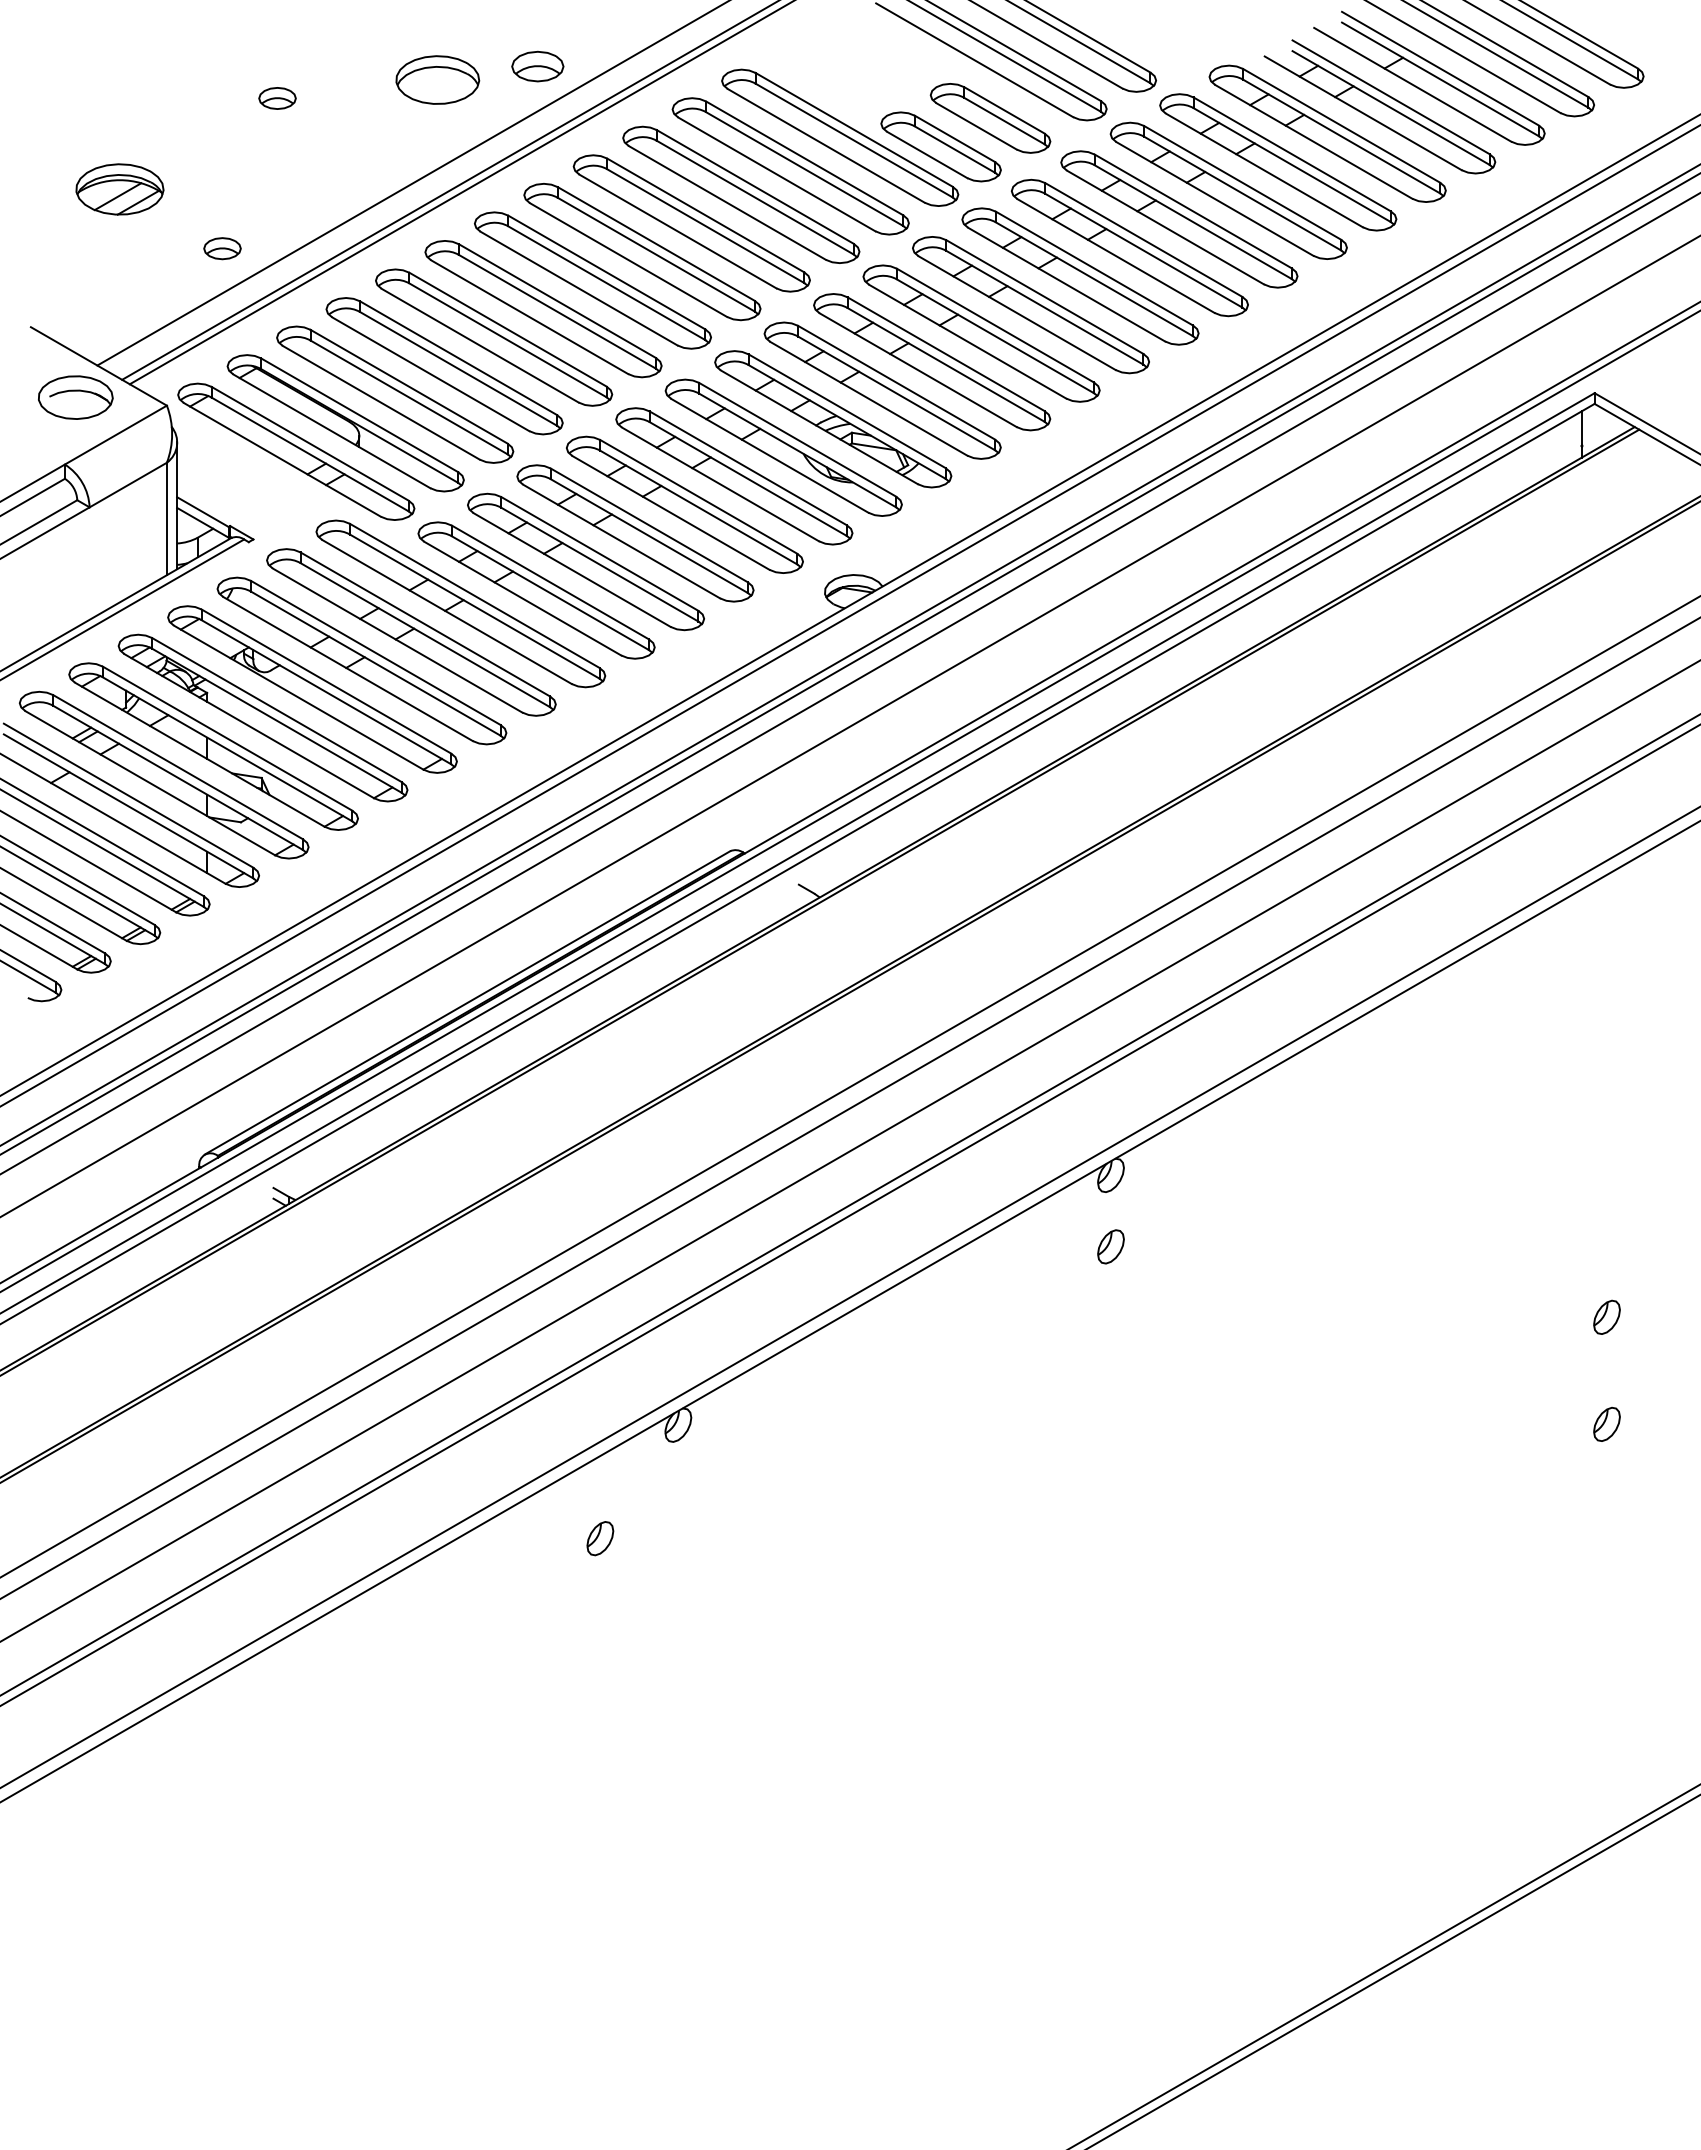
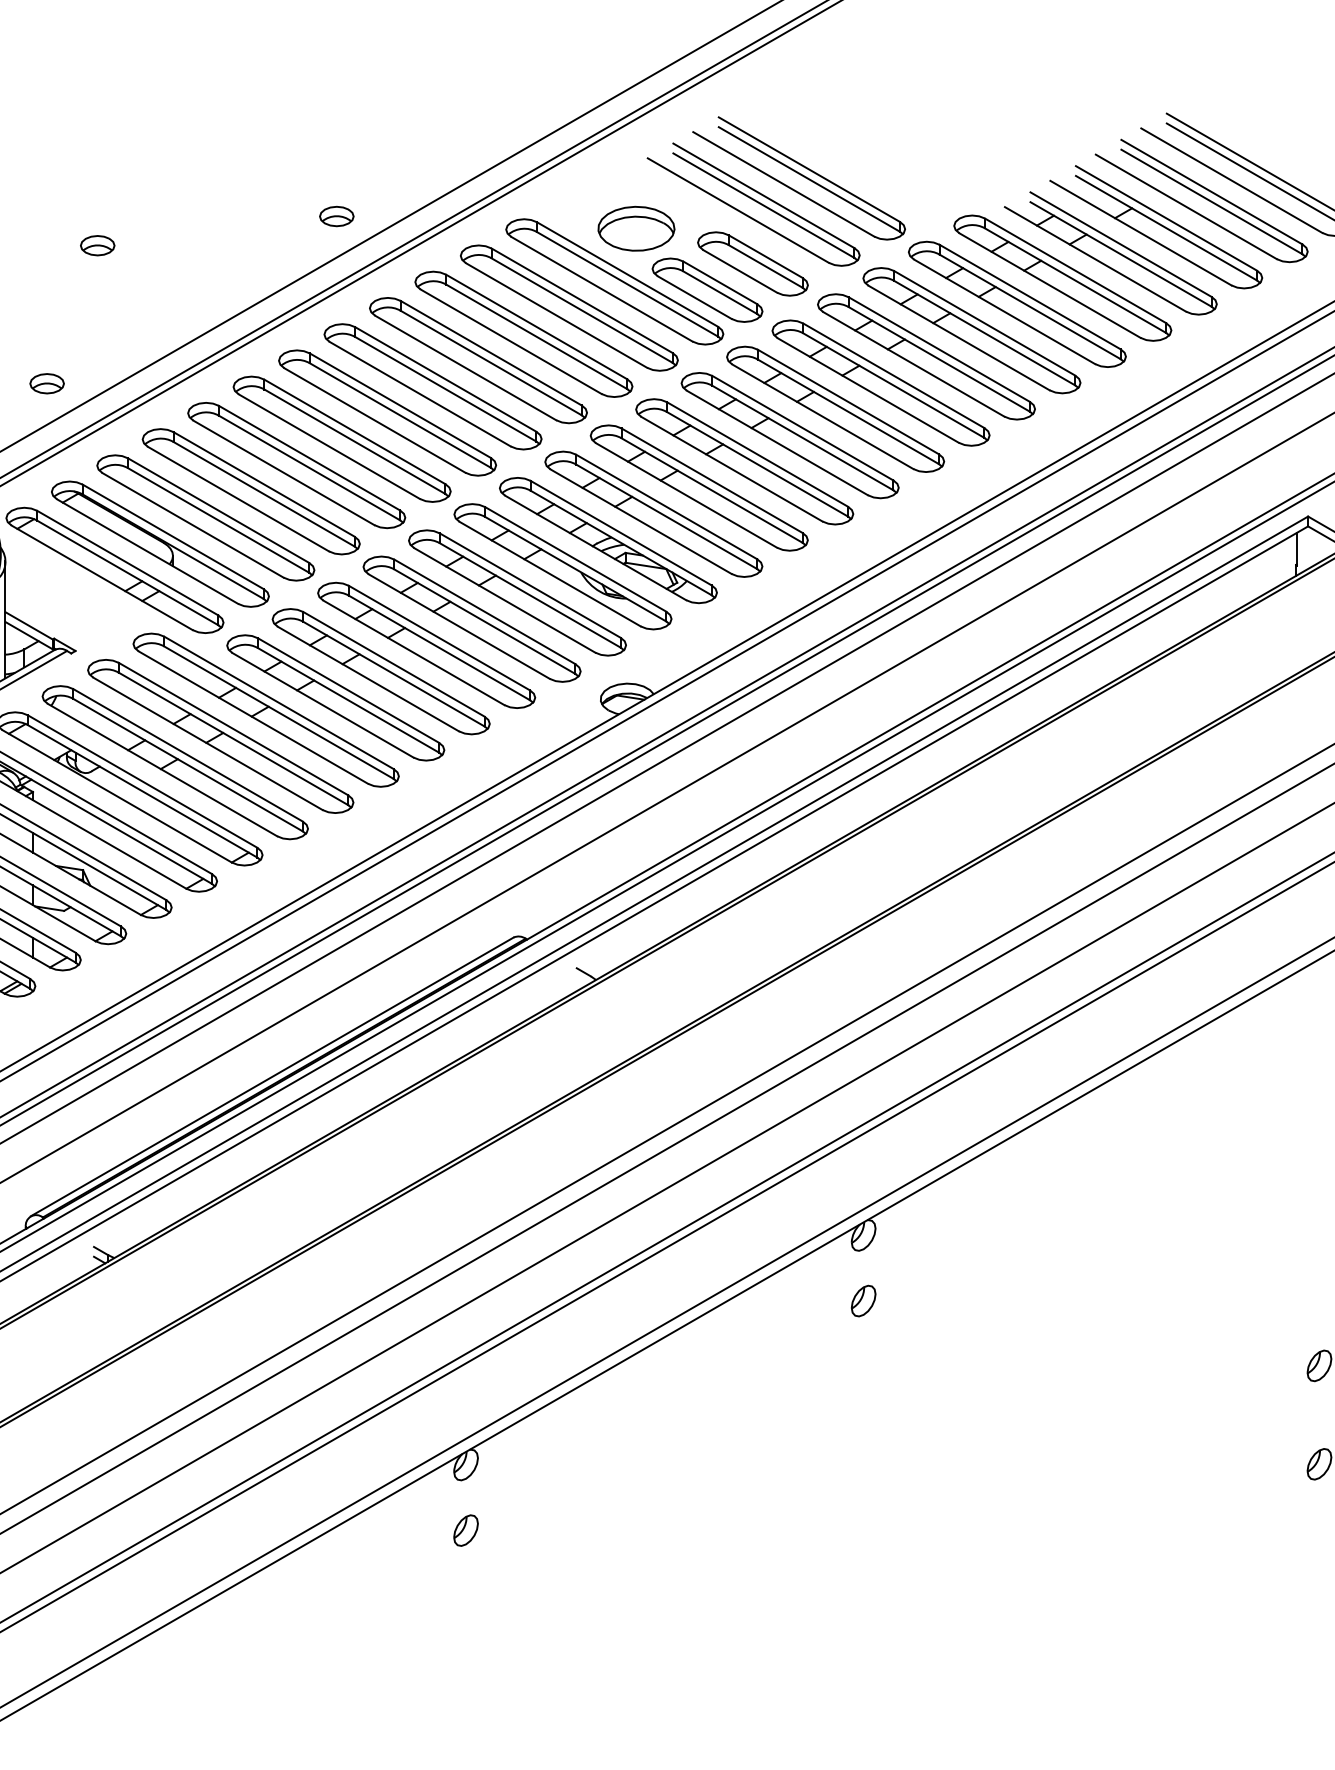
part: (537, 66) -> (336, 216), size x0.71
part: (437, 79) -> (636, 228), moved
part: (600, 1538) -> (466, 1530), moved

